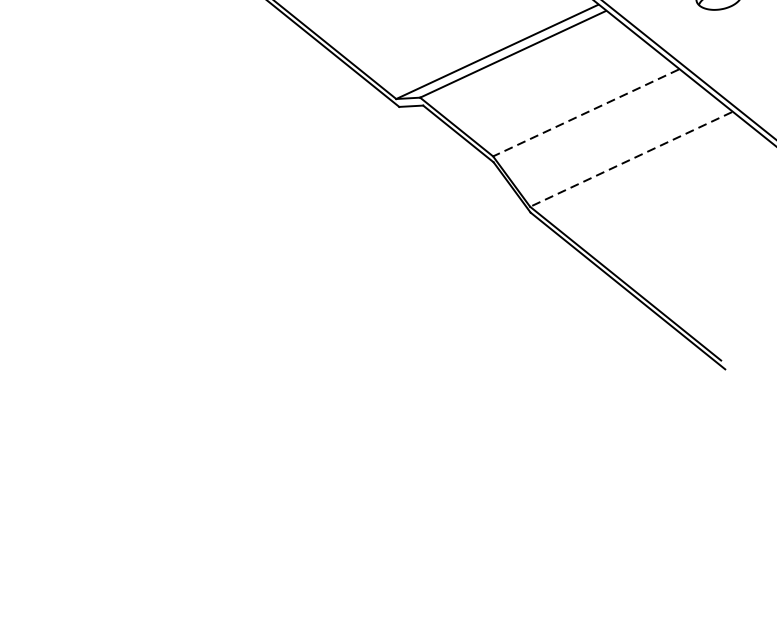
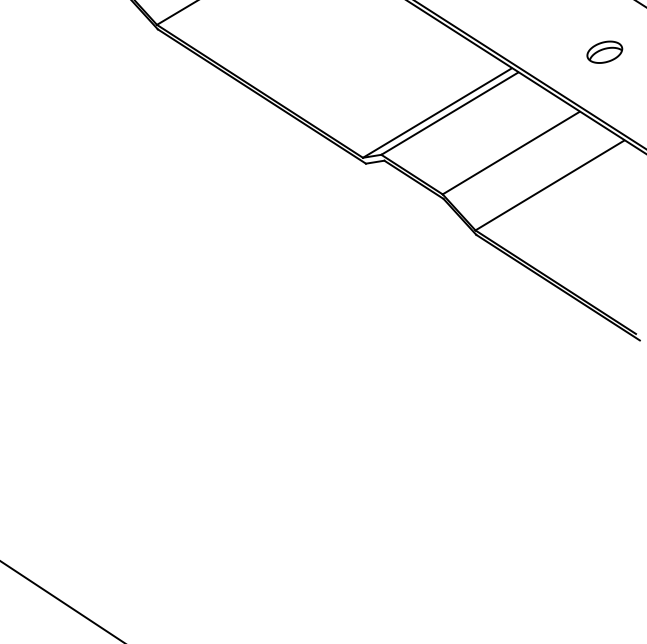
line: (586, 113) -> (511, 153), dashed -> solid
line: (630, 159) -> (549, 185), dashed -> solid

